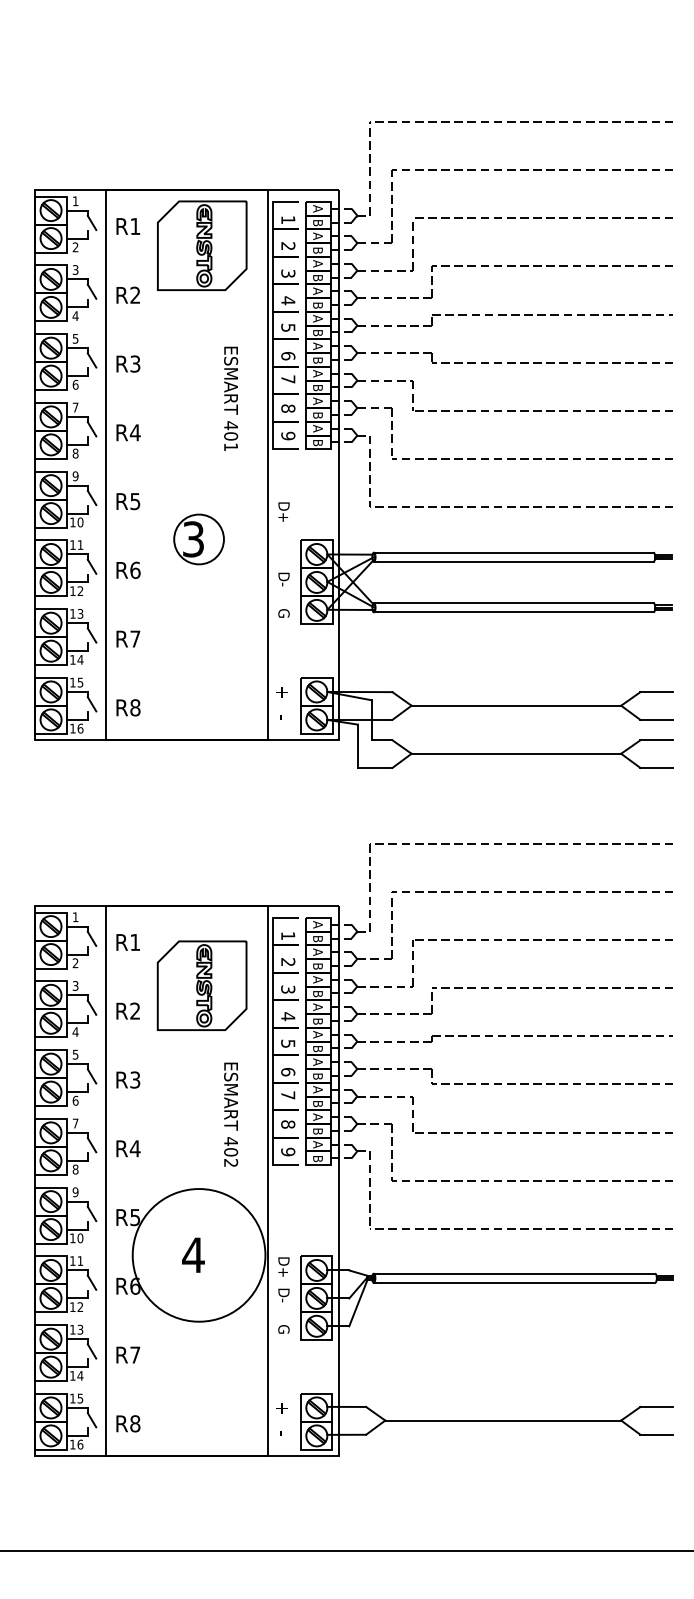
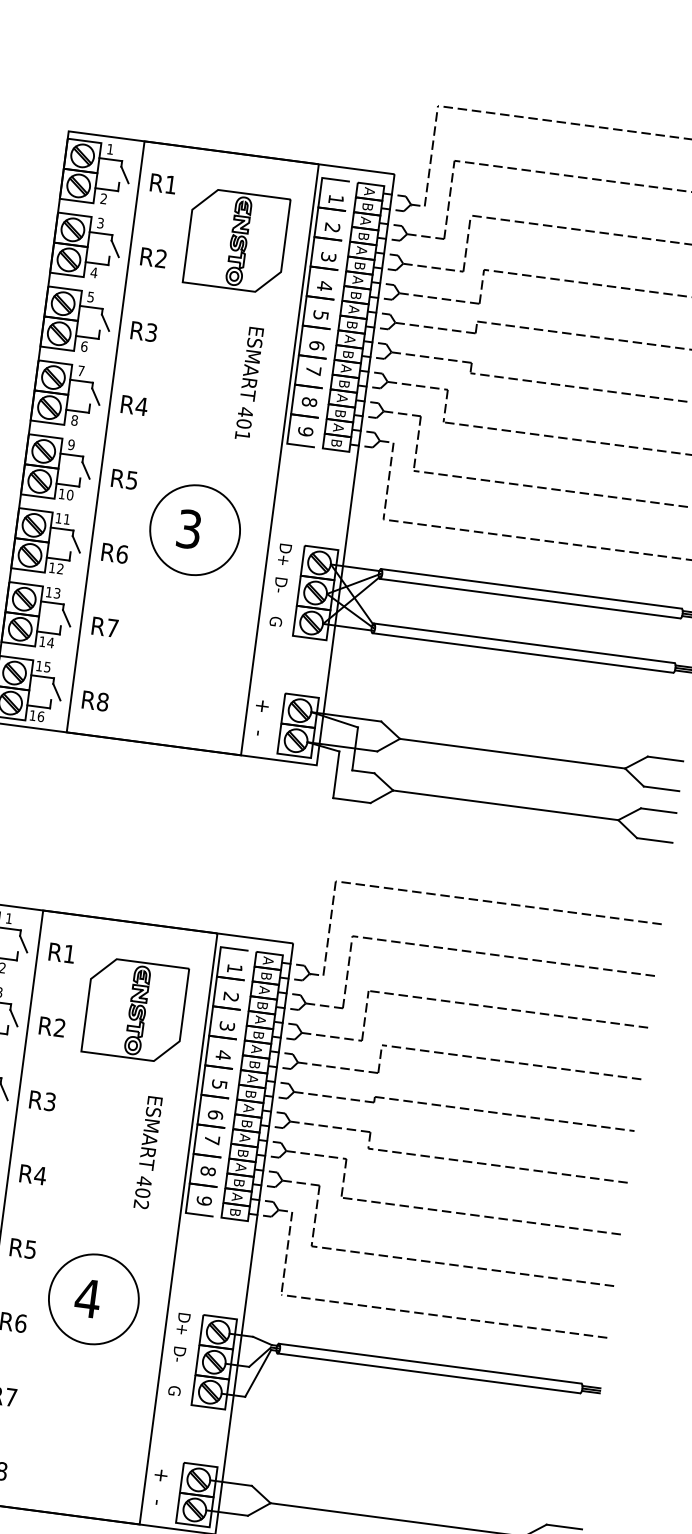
part: (202, 245) -> (237, 240), moved
text: (283, 511) -> (284, 553), moved
circle: (198, 539) -> (194, 530), size x1.67
circle: (198, 1254) -> (93, 1298), size x0.62

